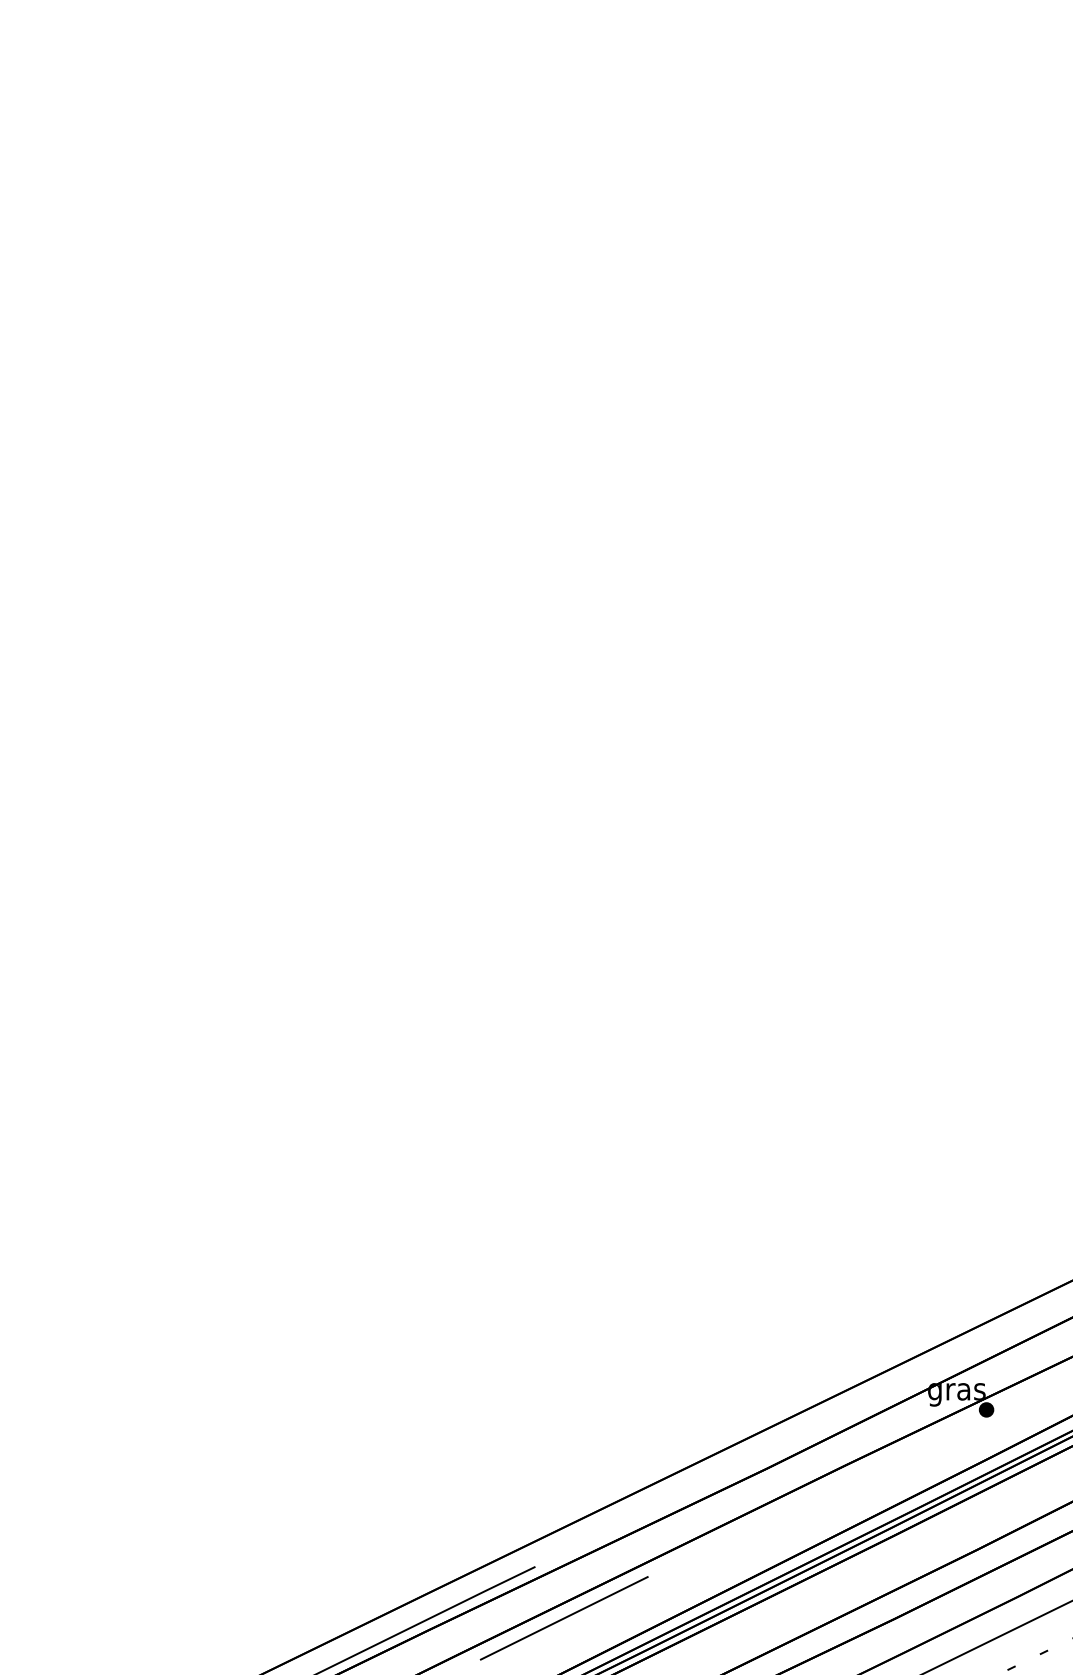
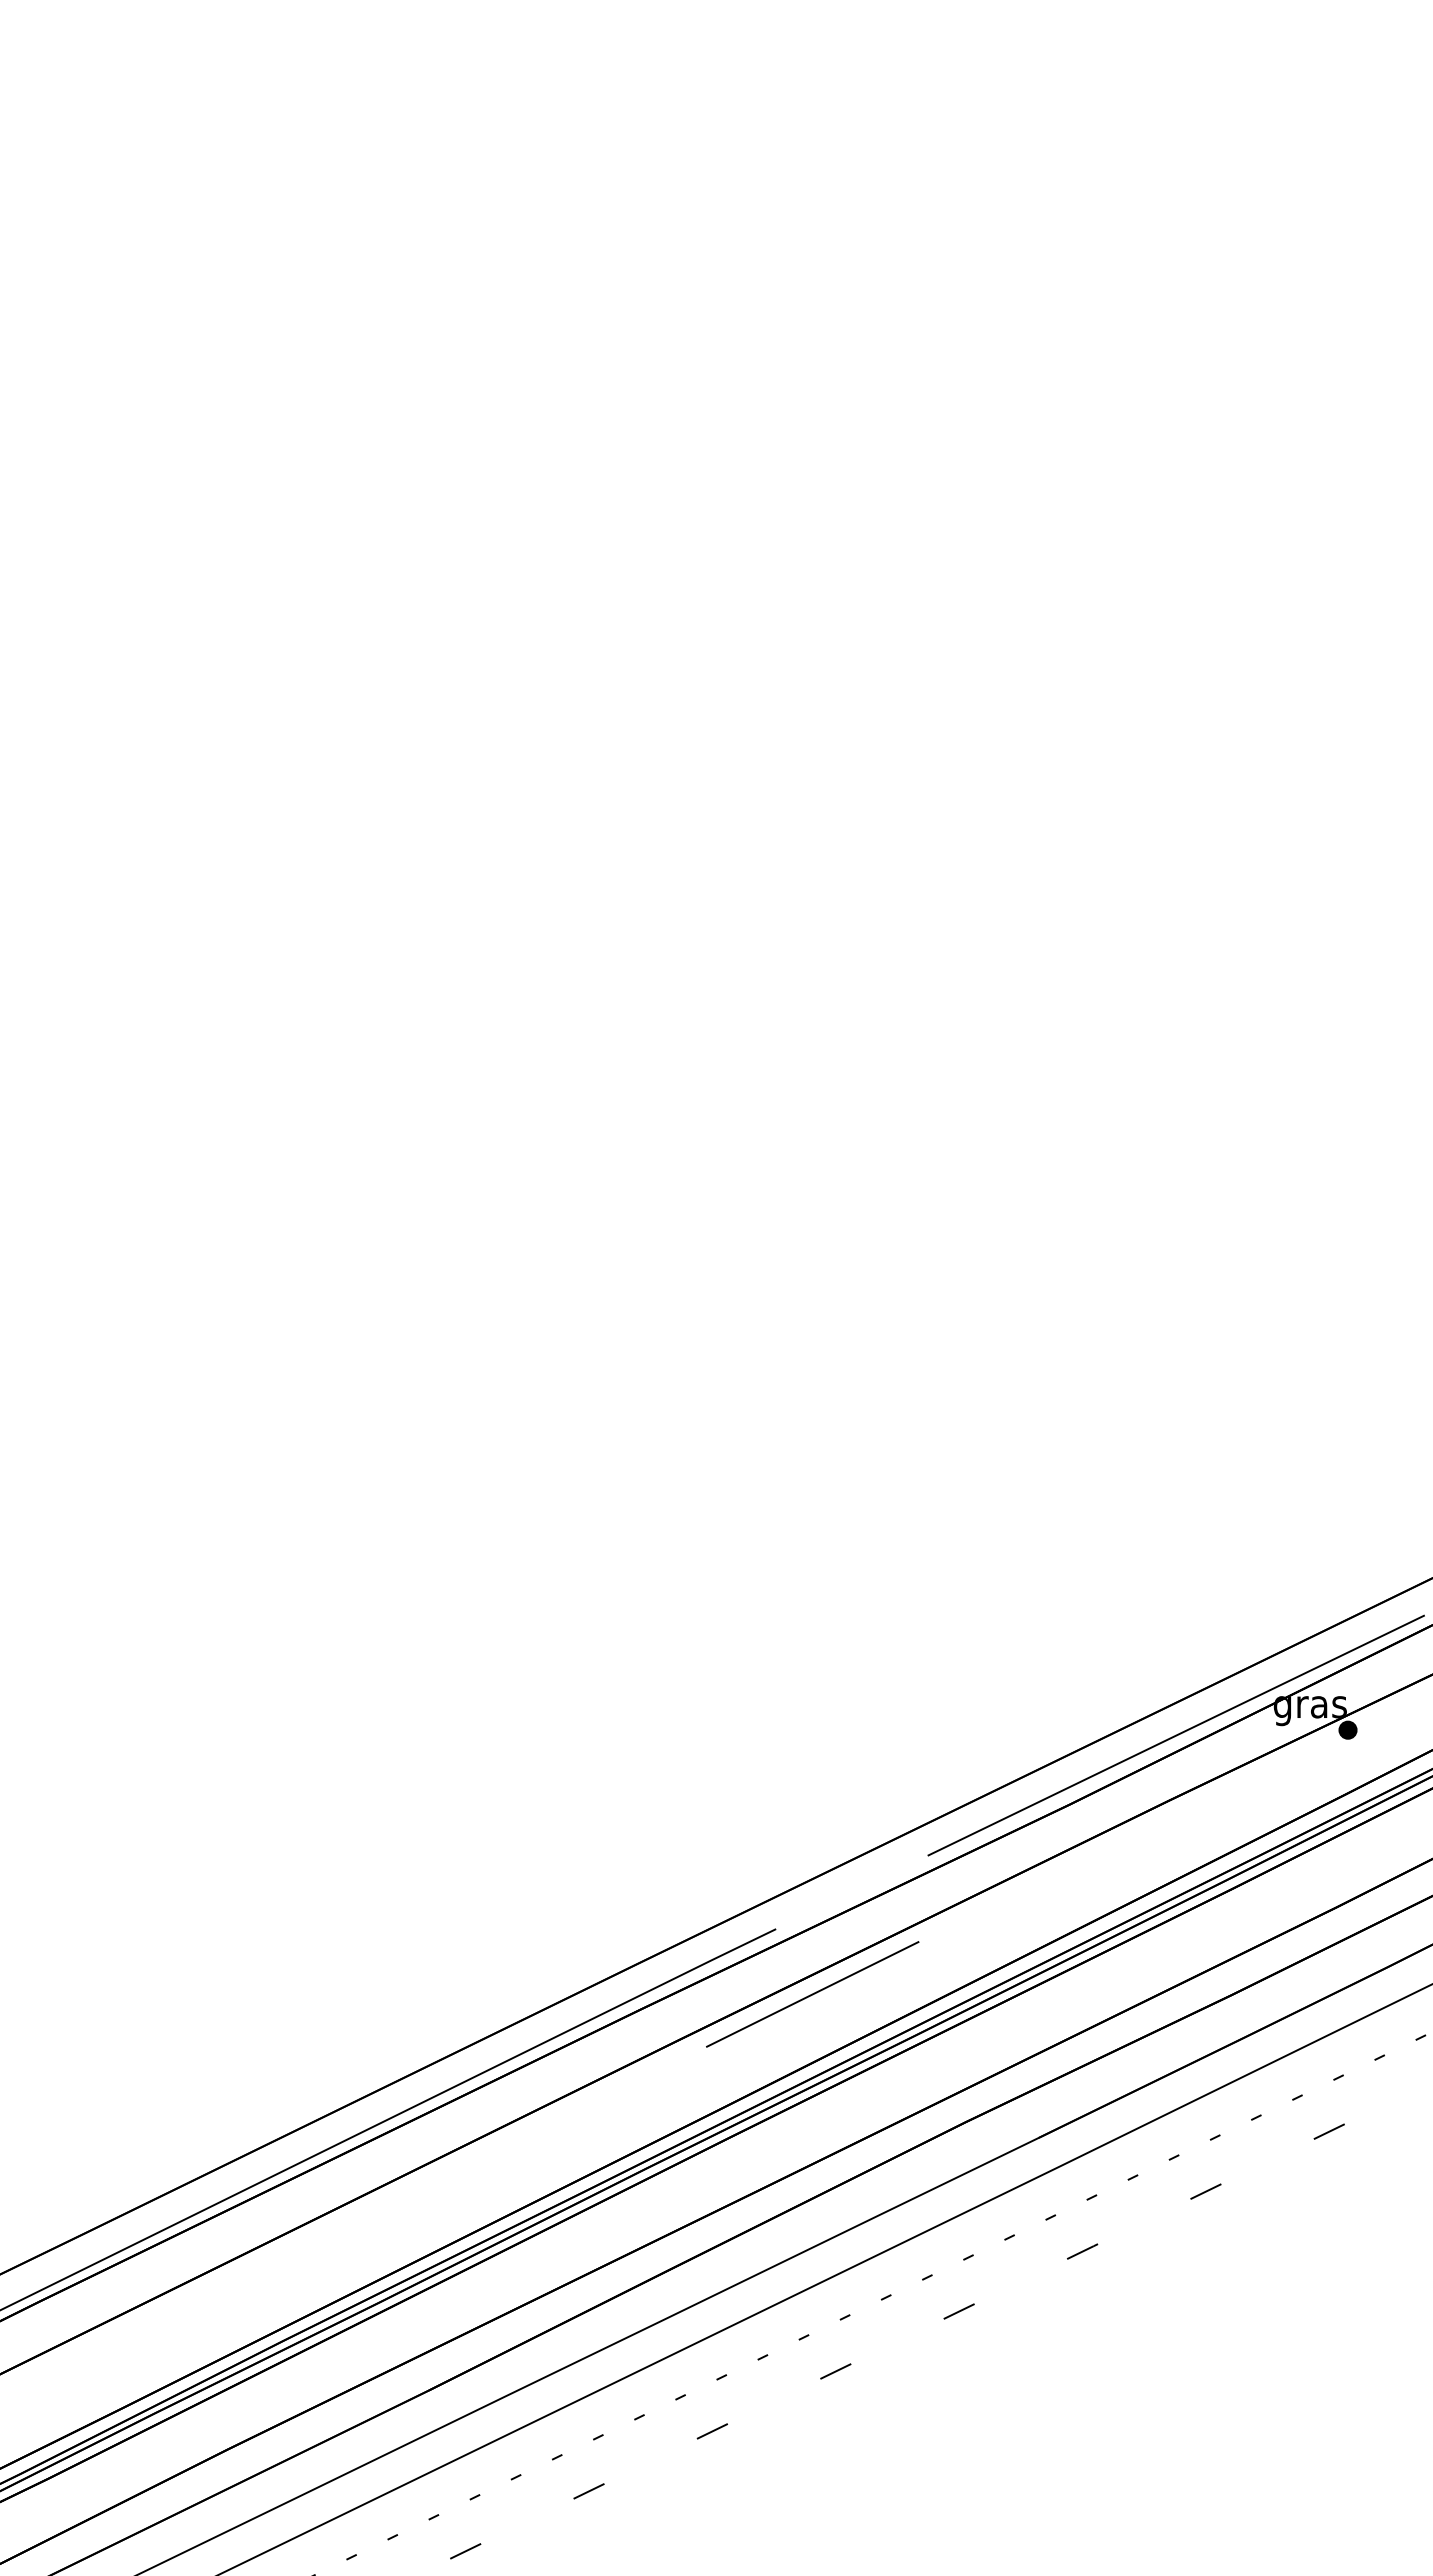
line: (850, 1414) -> (1175, 1735), added

